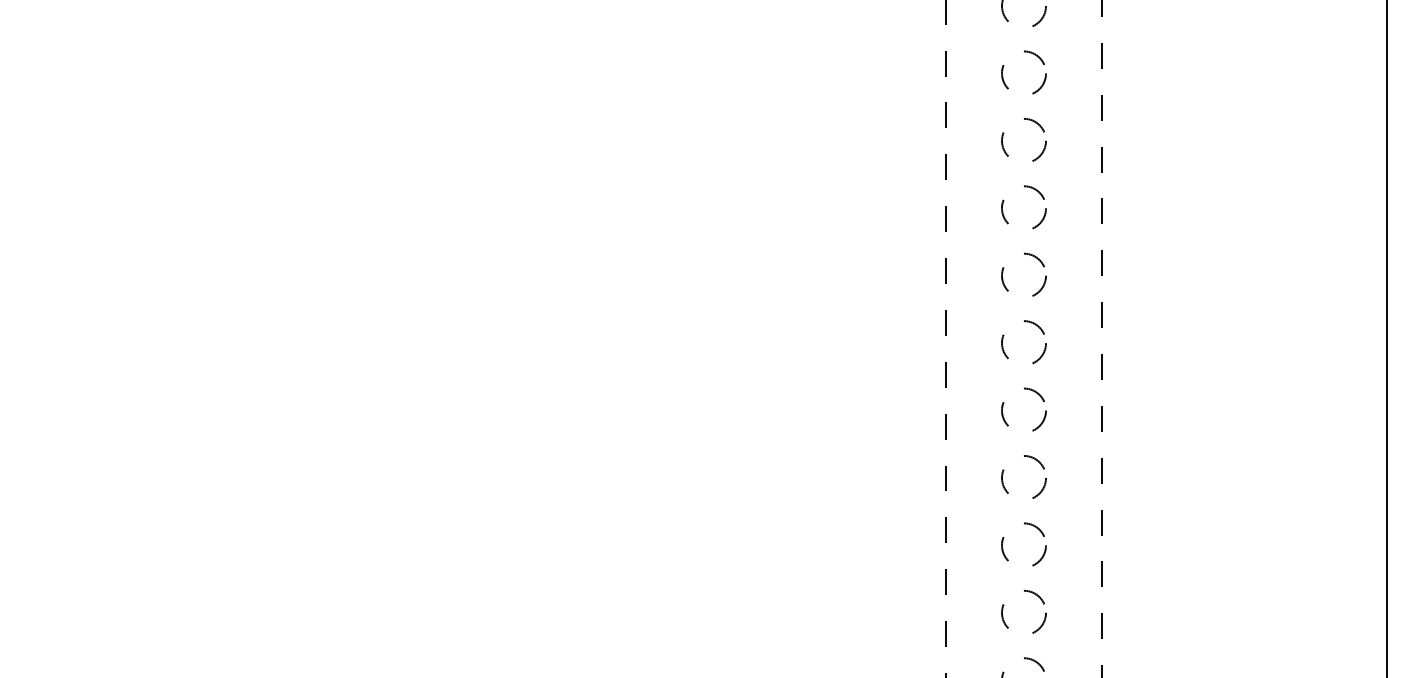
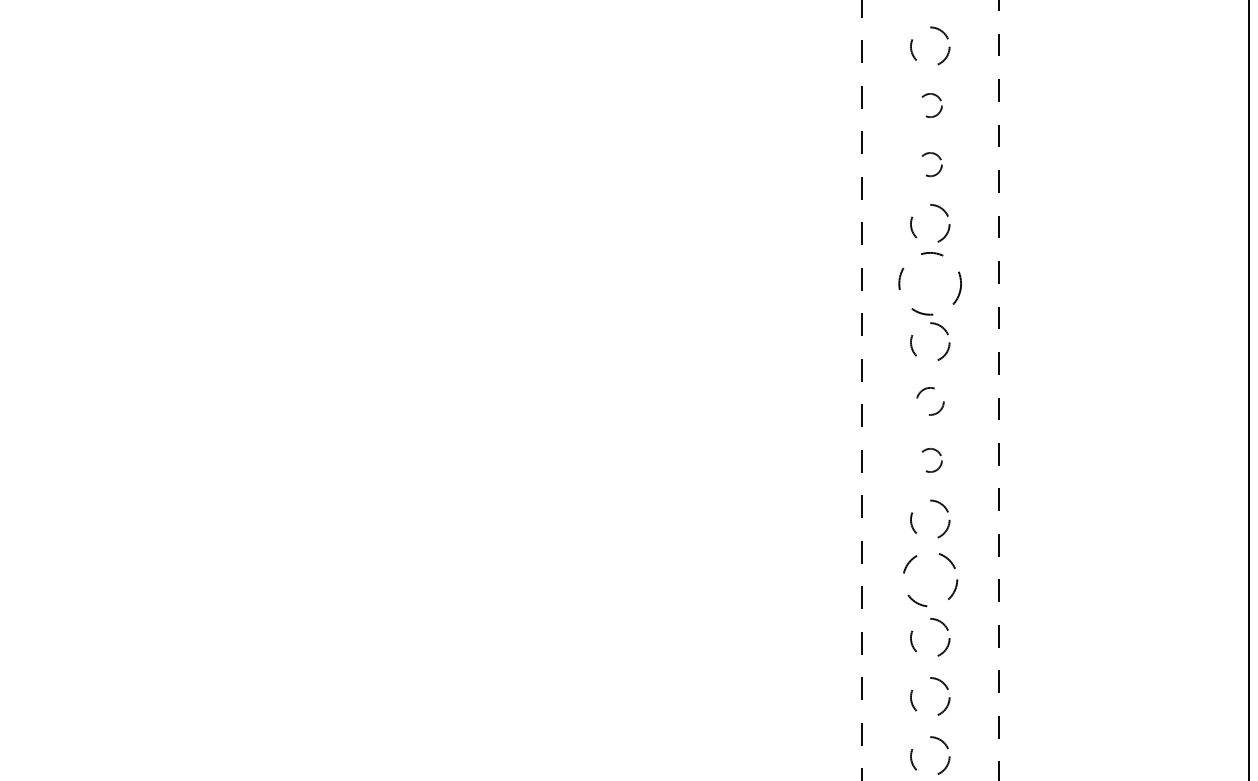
circle: (1024, 71) -> (930, 104), size x0.6
circle: (1024, 139) -> (930, 163), size x0.6
circle: (1024, 274) -> (930, 282), size x1.6
circle: (1024, 409) -> (930, 400), size x0.7
circle: (1024, 476) -> (930, 459), size x0.6
circle: (1024, 611) -> (930, 577), size x1.4

